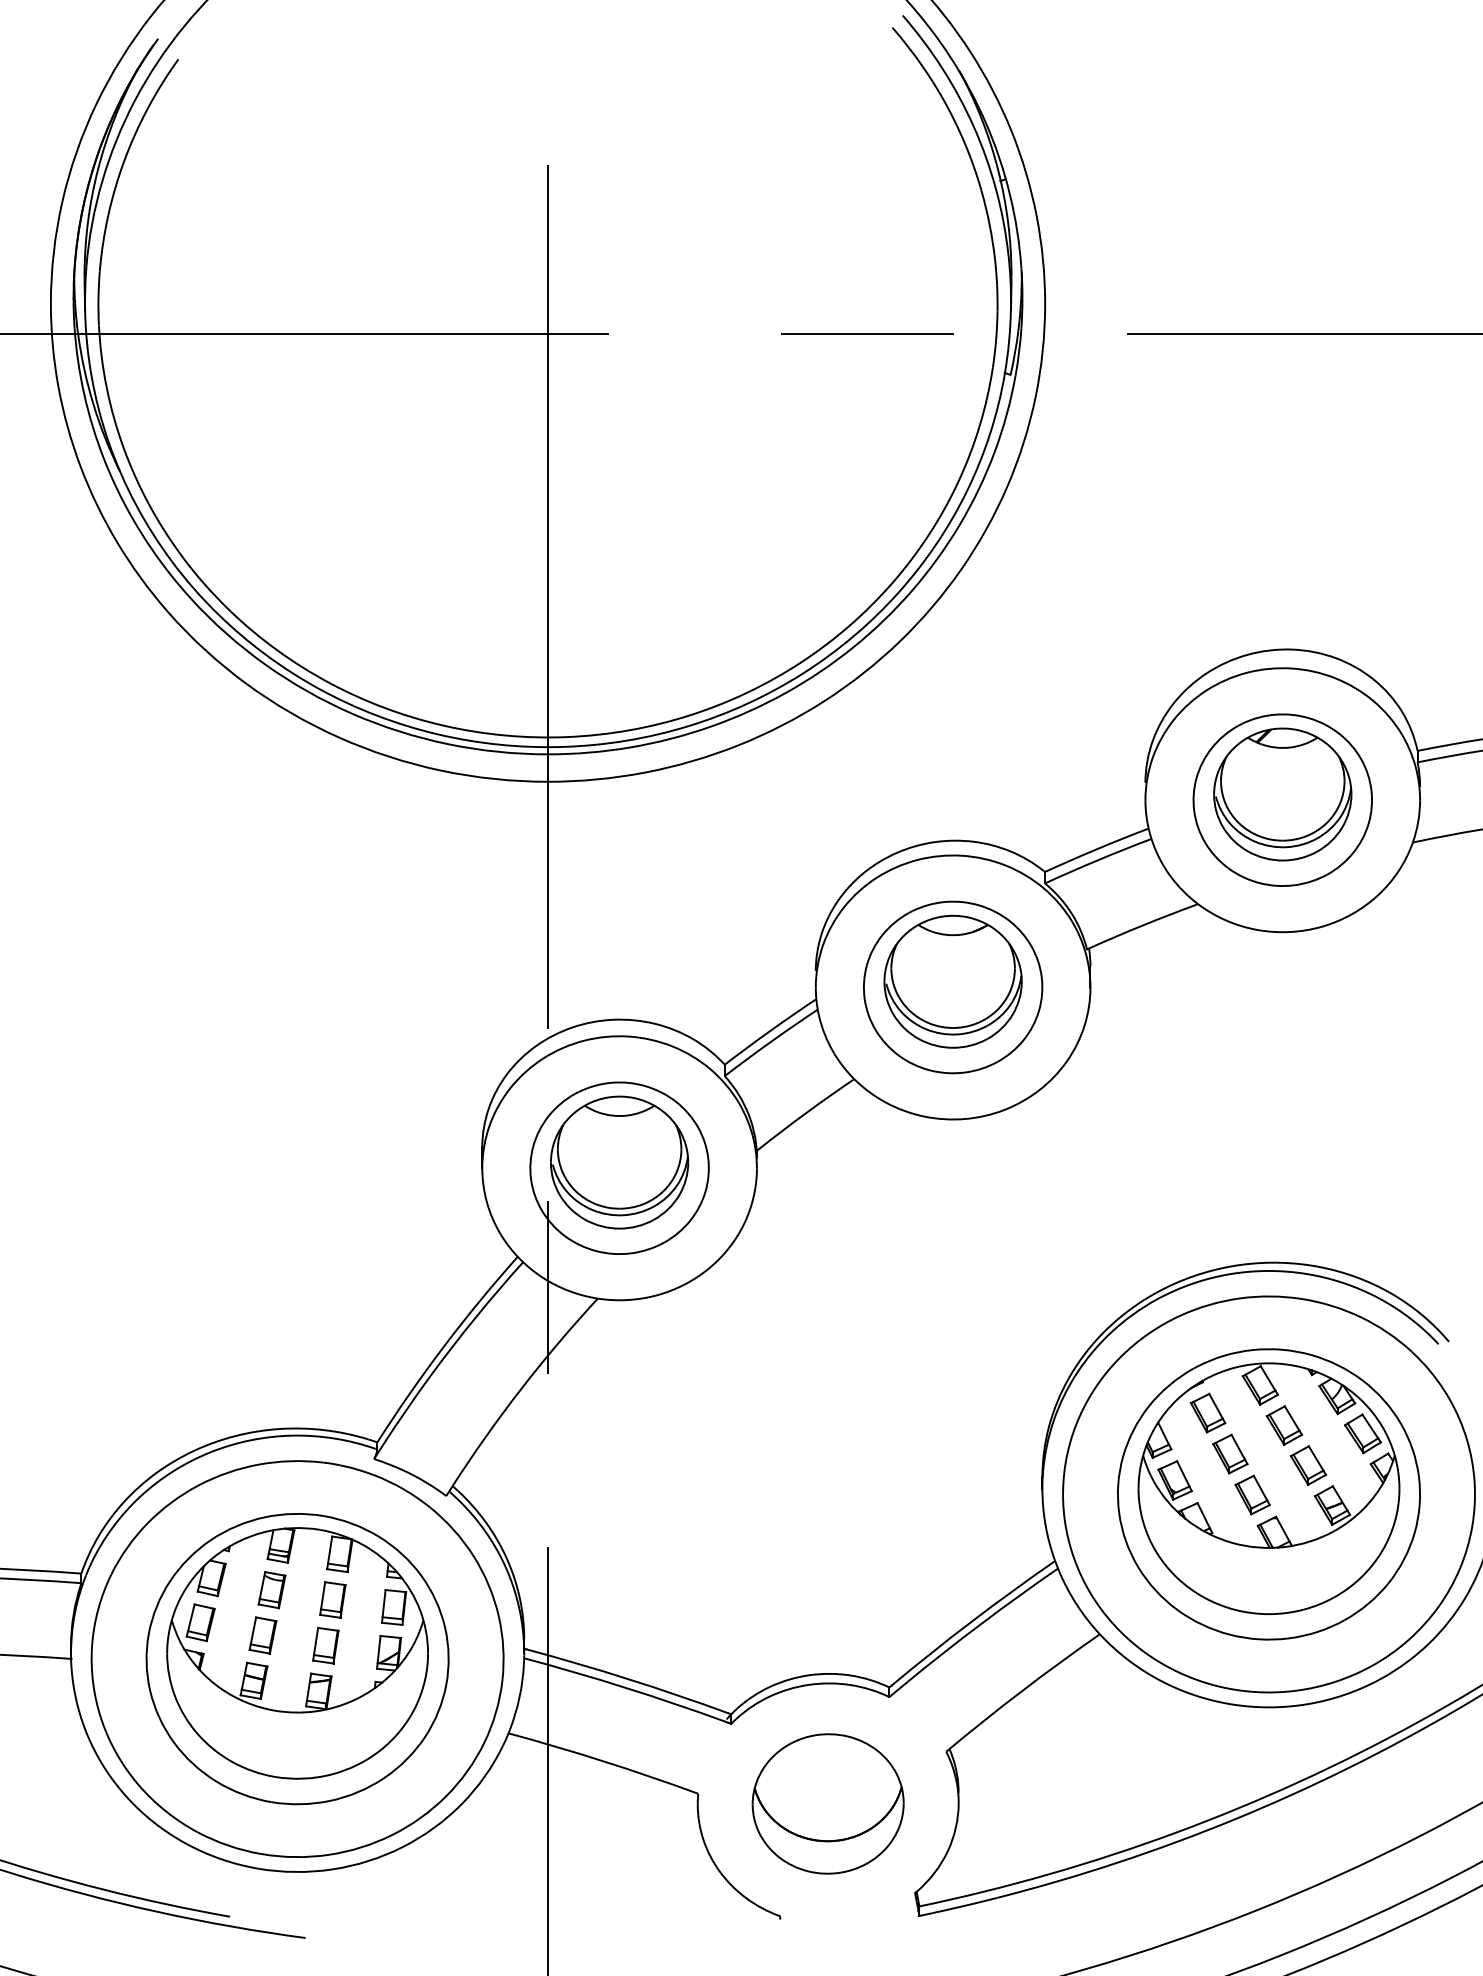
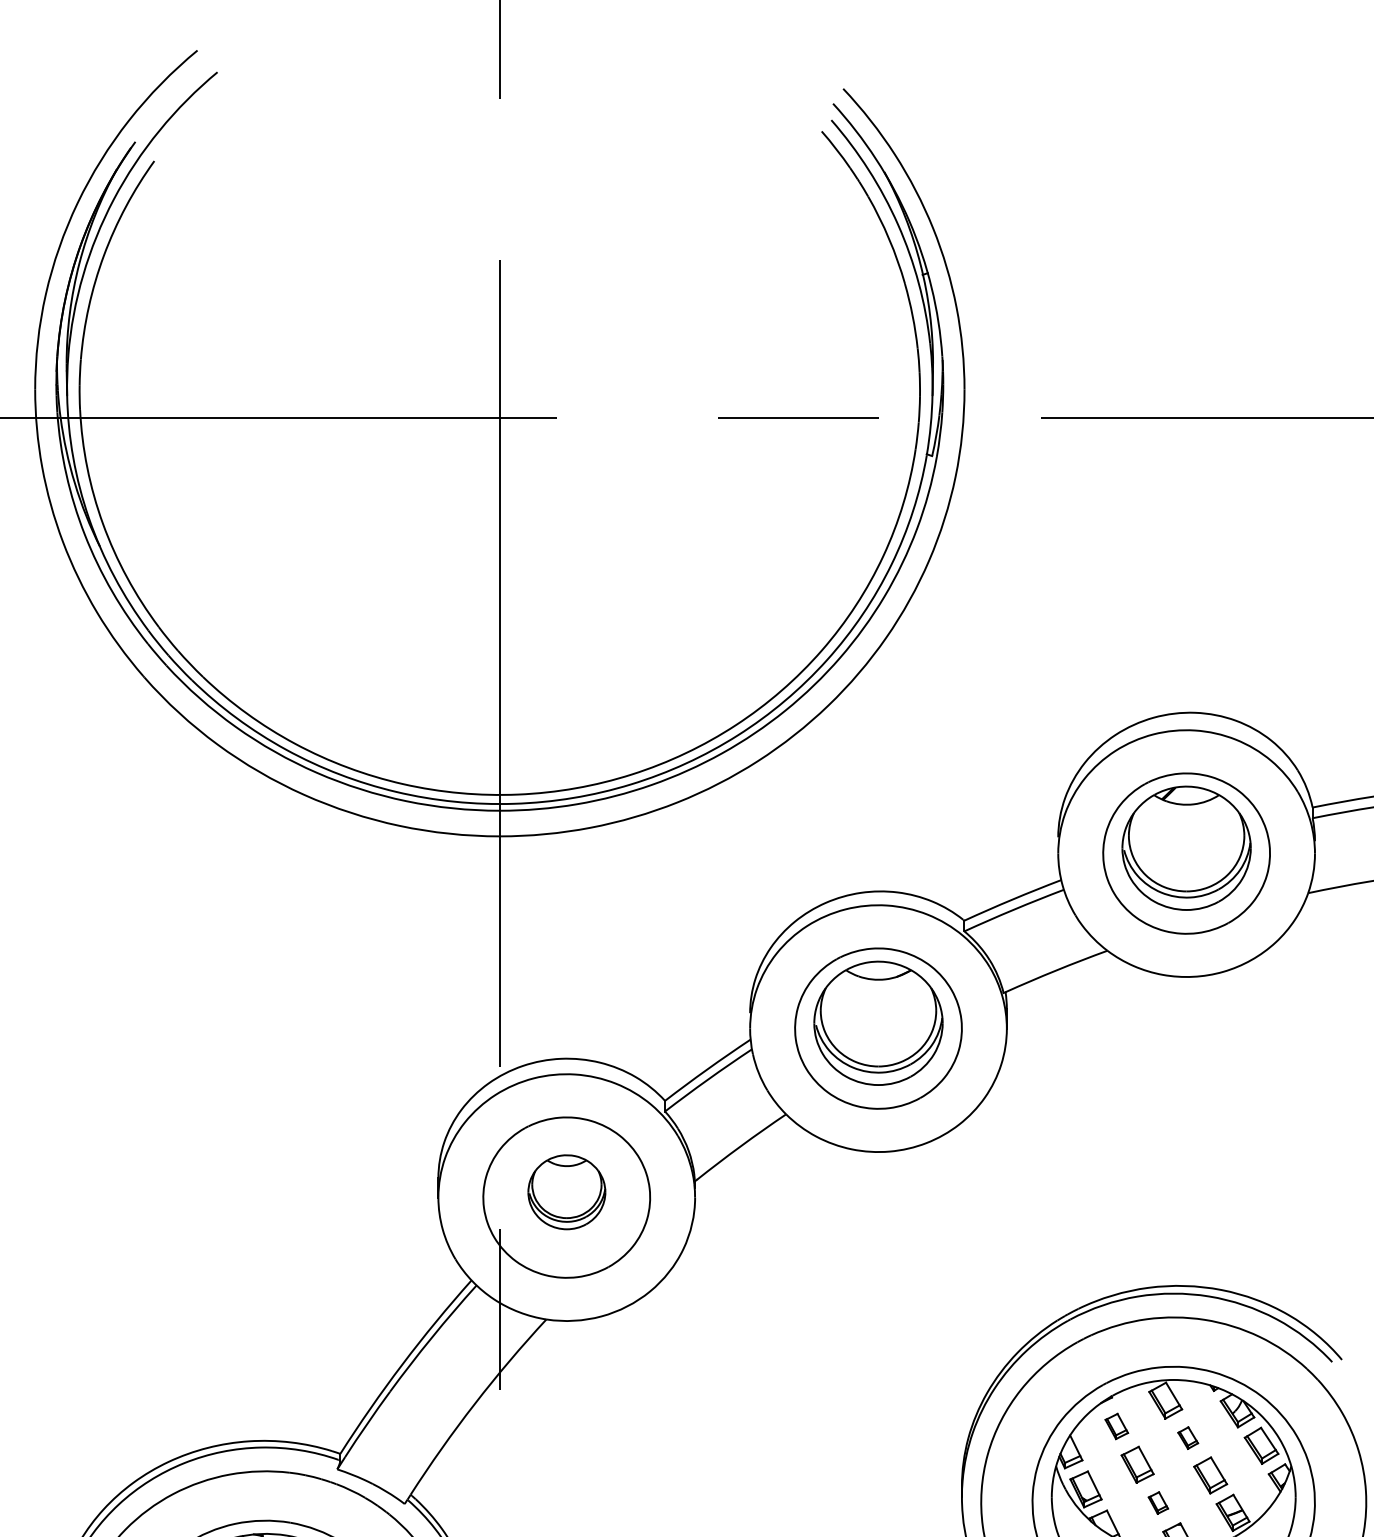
part: (619, 1162) -> (566, 1192), size x0.6
part: (1207, 1412) -> (1116, 1425), size x0.7
part: (1284, 1425) -> (1188, 1438), size x0.6
part: (1252, 1494) -> (1158, 1502), size x0.6

